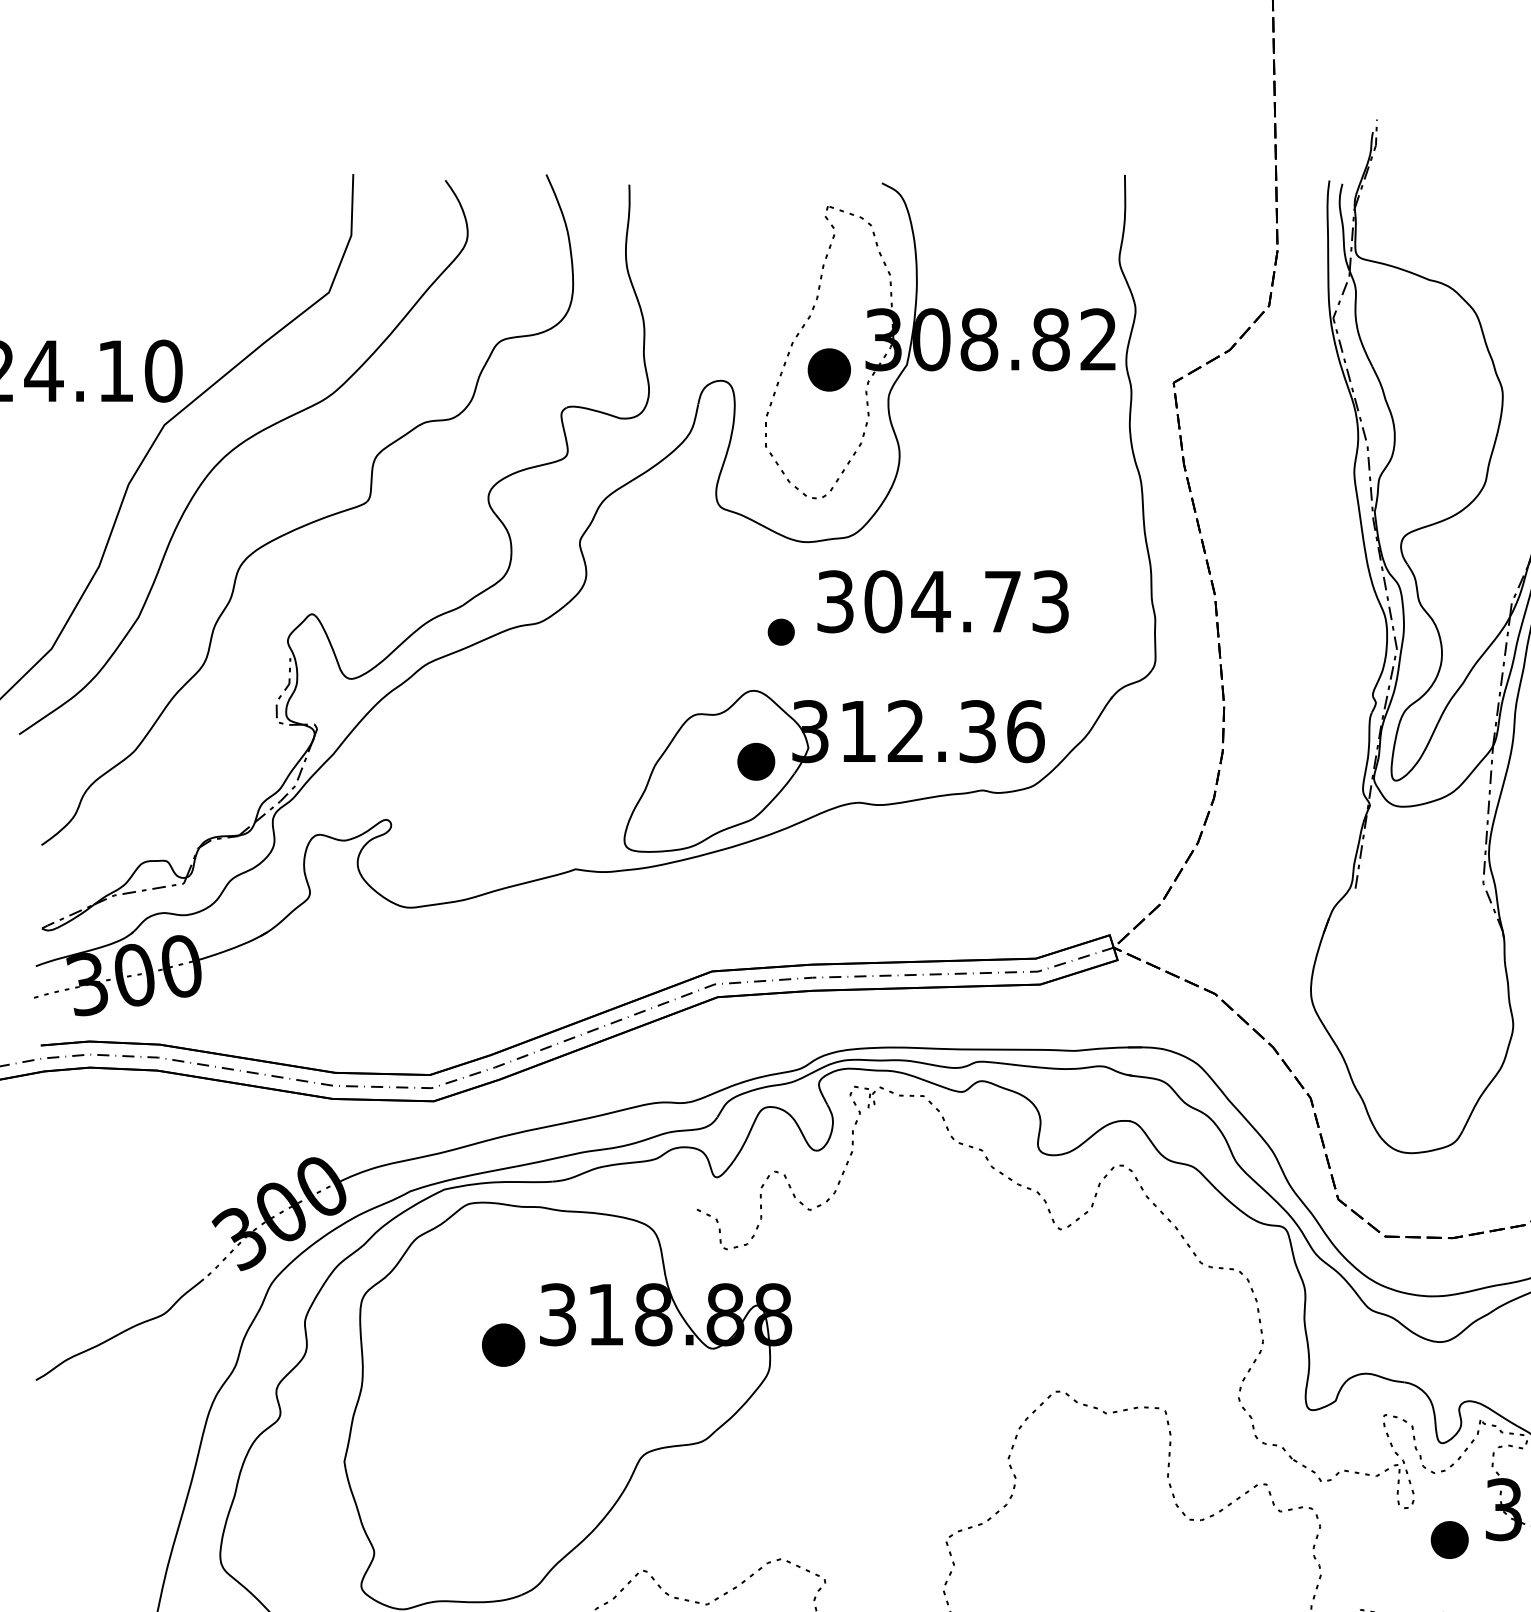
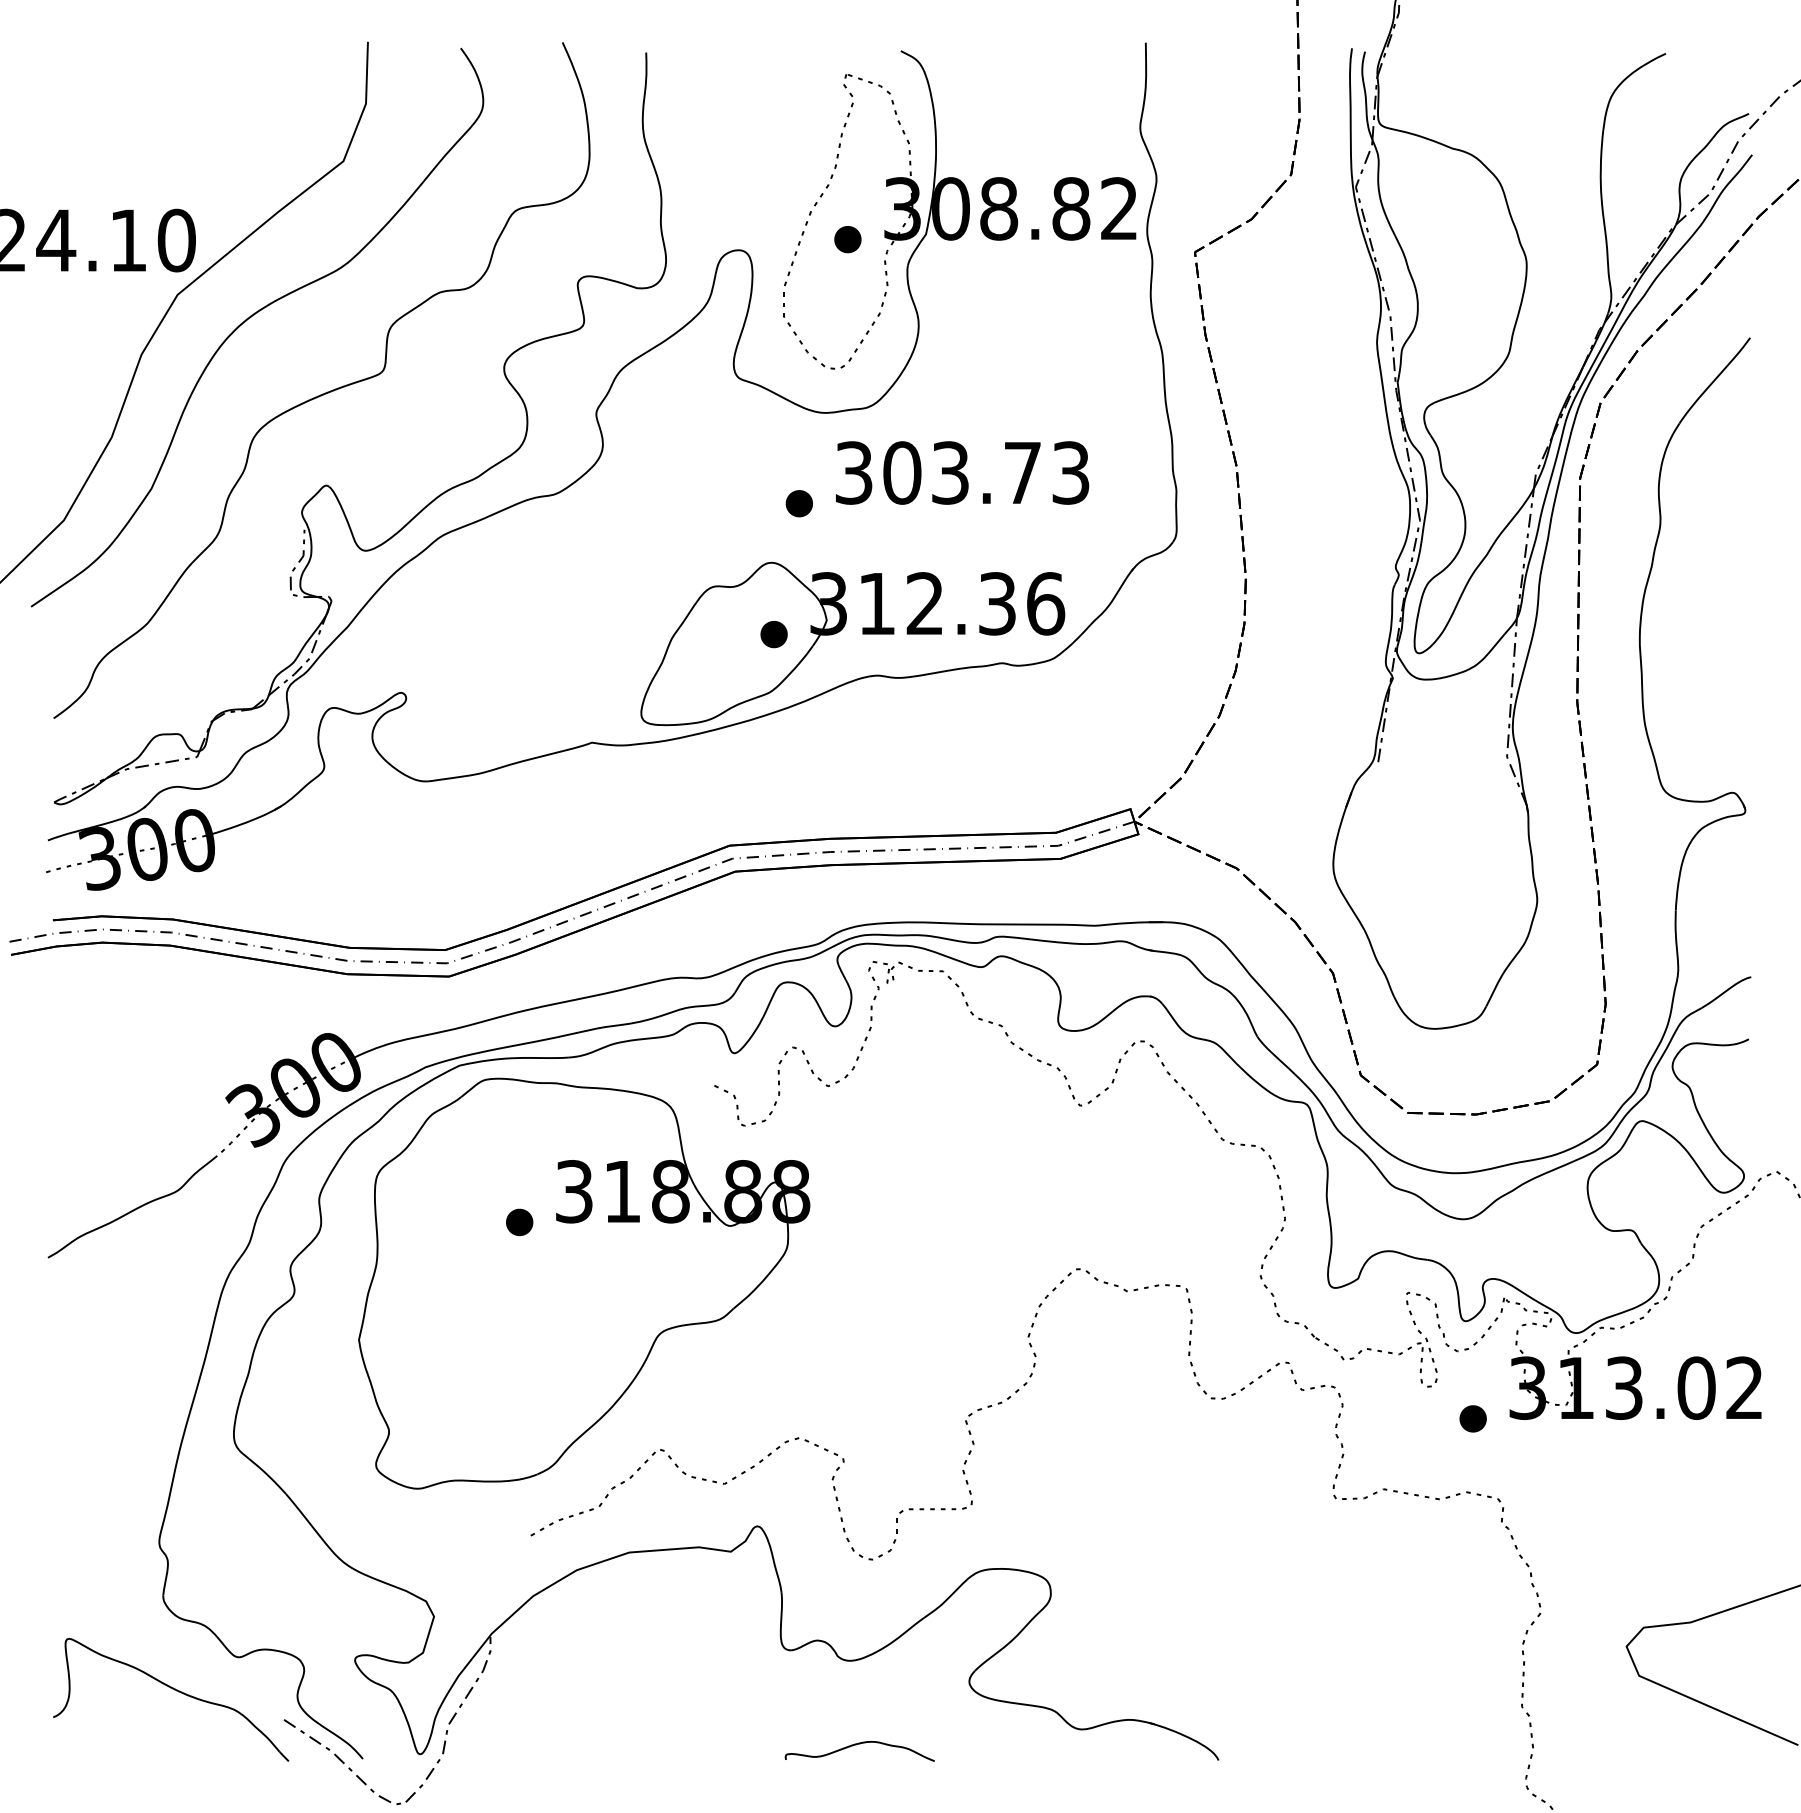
part: (829, 370) -> (847, 239), size x0.62
text: (931, 601) -> (950, 472), 304.73 -> 303.73
part: (755, 761) -> (773, 634), size x0.71
part: (503, 1345) -> (519, 1222), size x0.62
part: (1449, 1539) -> (1472, 1418), size x0.71

